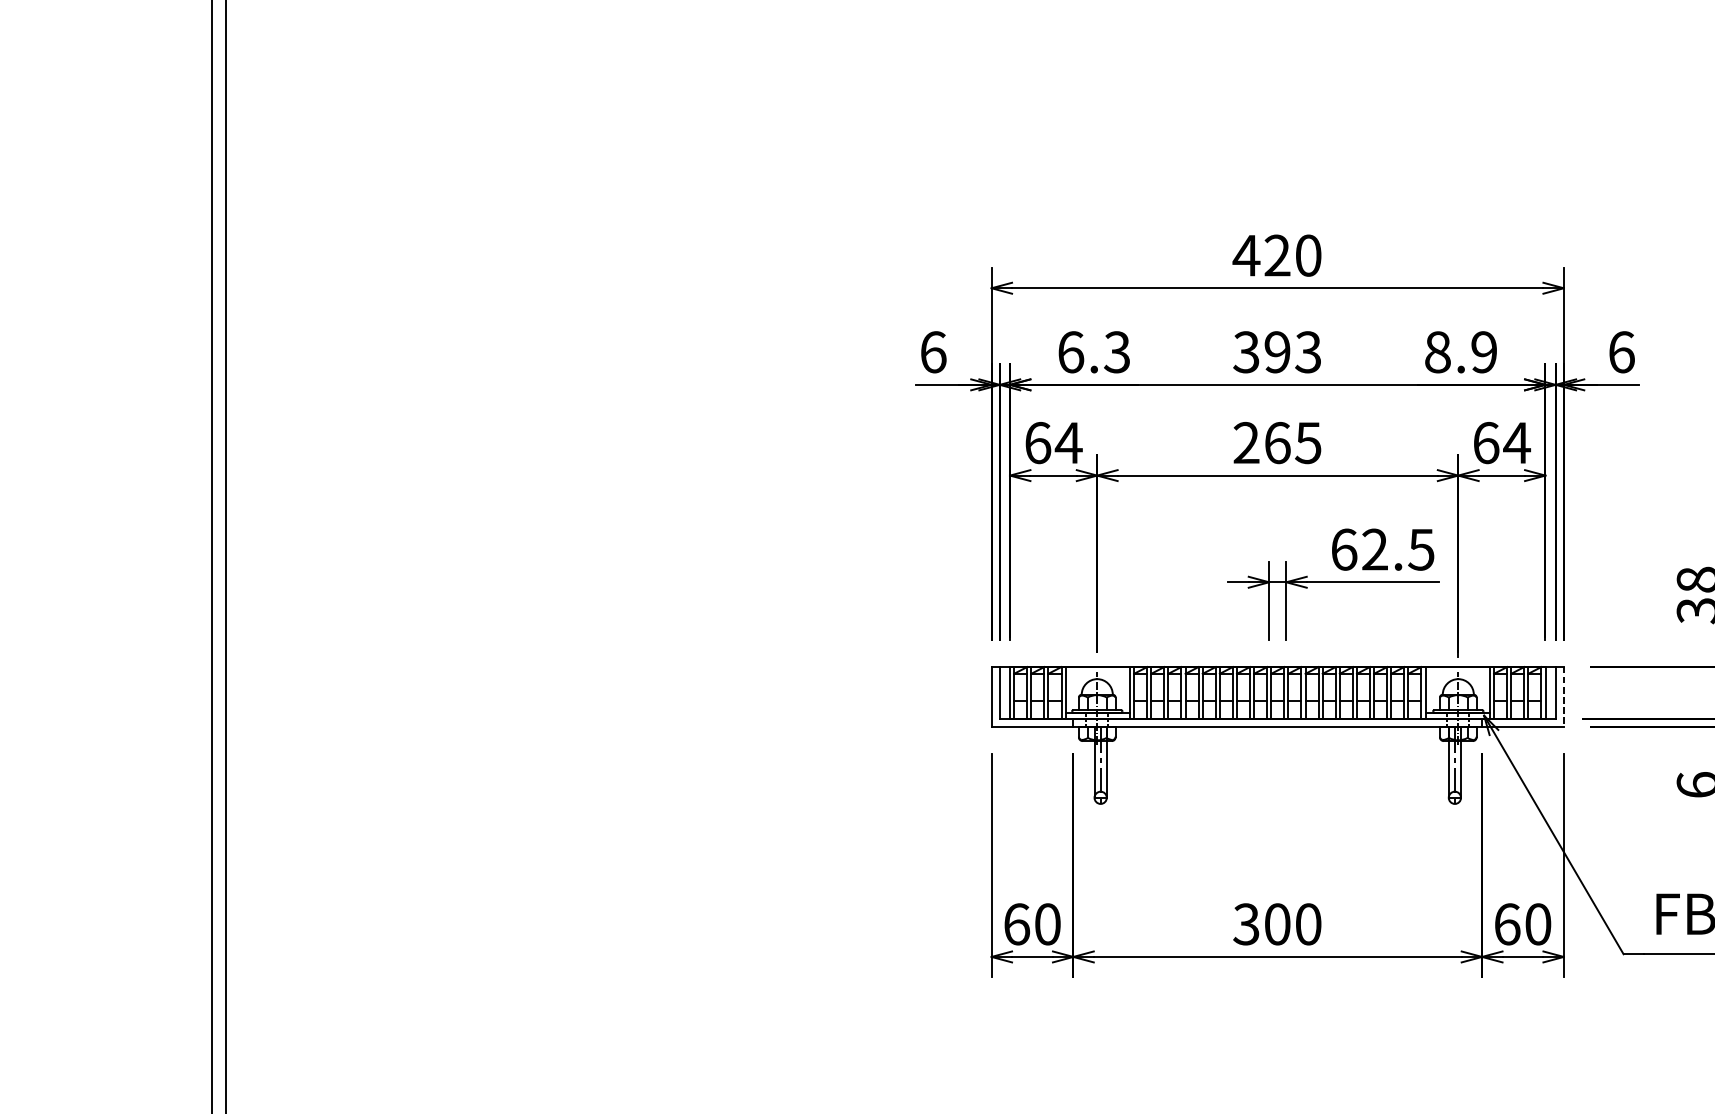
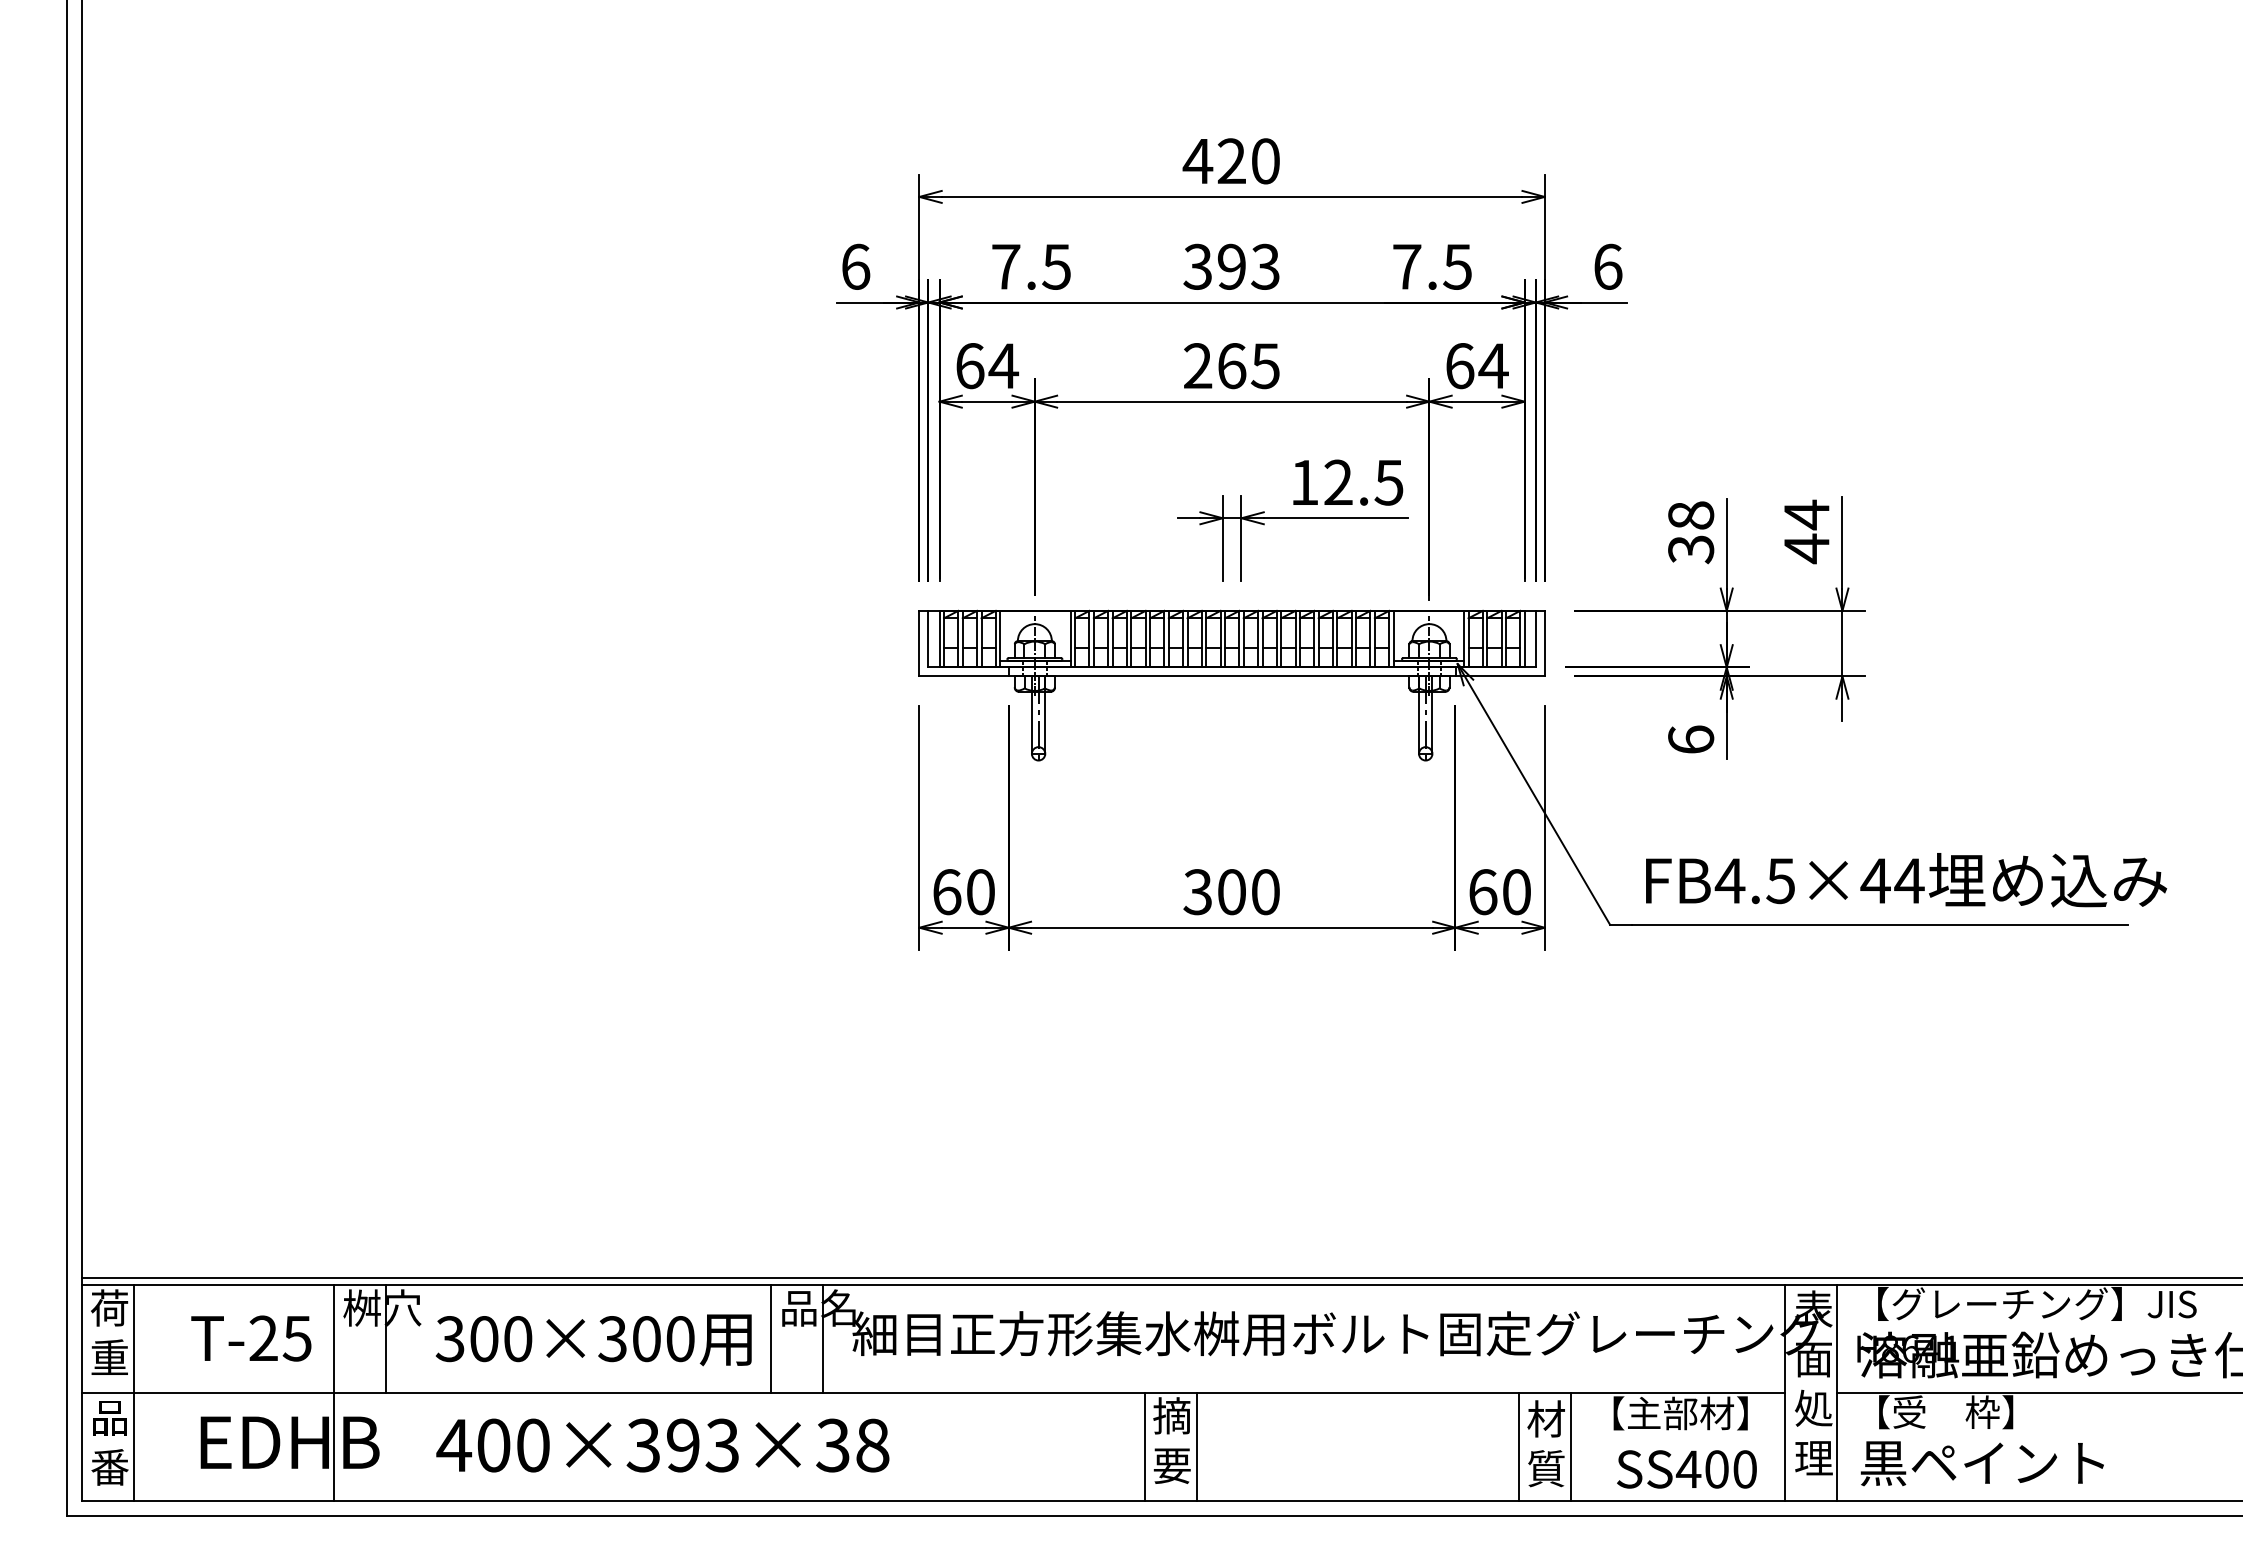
text: (1094, 351) -> (1031, 266), 6.3 -> 7.5
text: (1461, 351) -> (1432, 266), 8.9 -> 7.5
text: (1344, 549) -> (1305, 482), 62.5 -> 12.5
line: (1563, 696) -> (1544, 643), dashed -> solid

